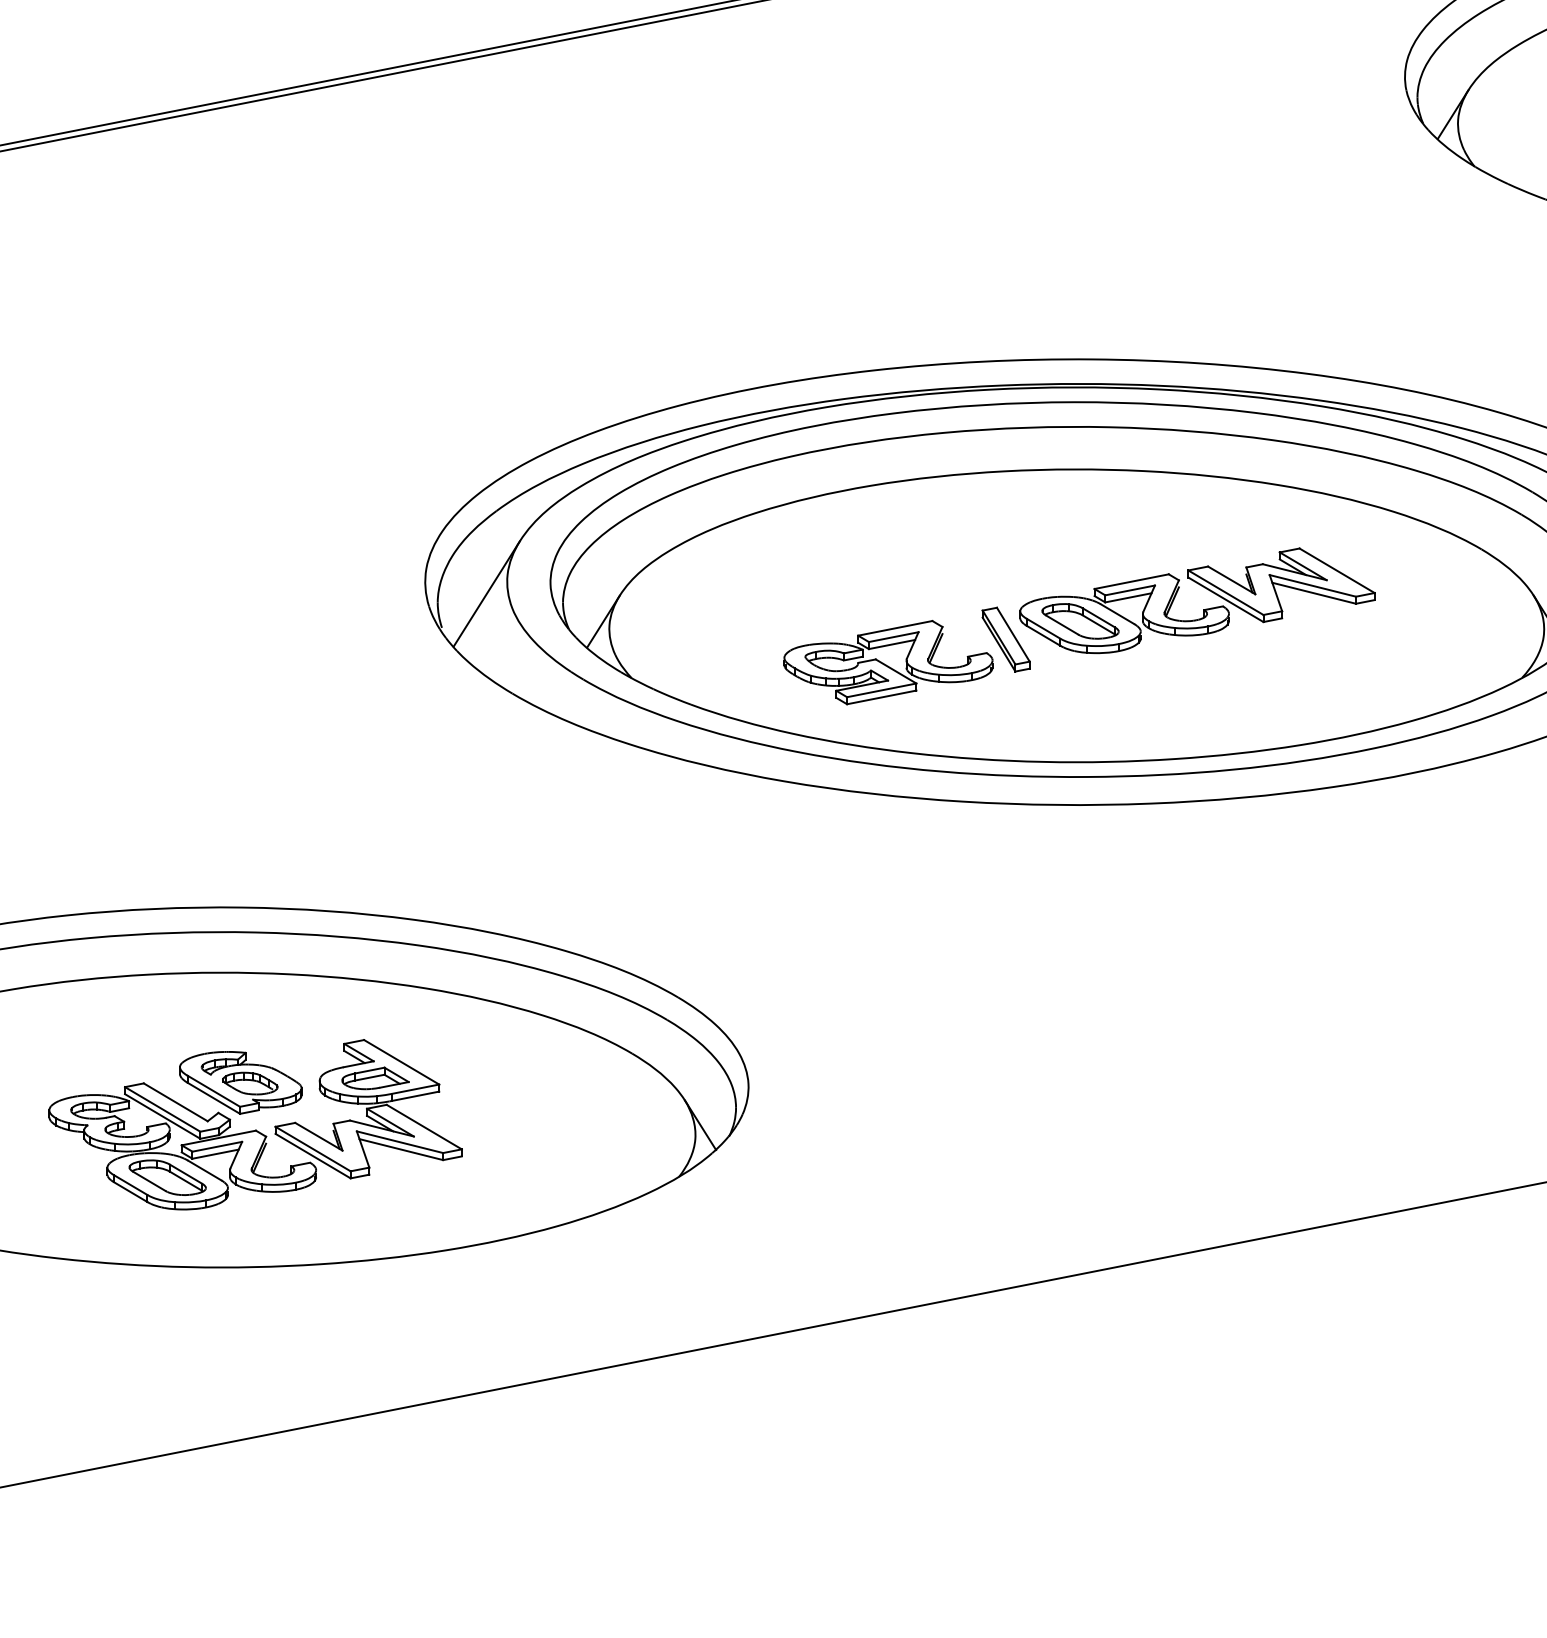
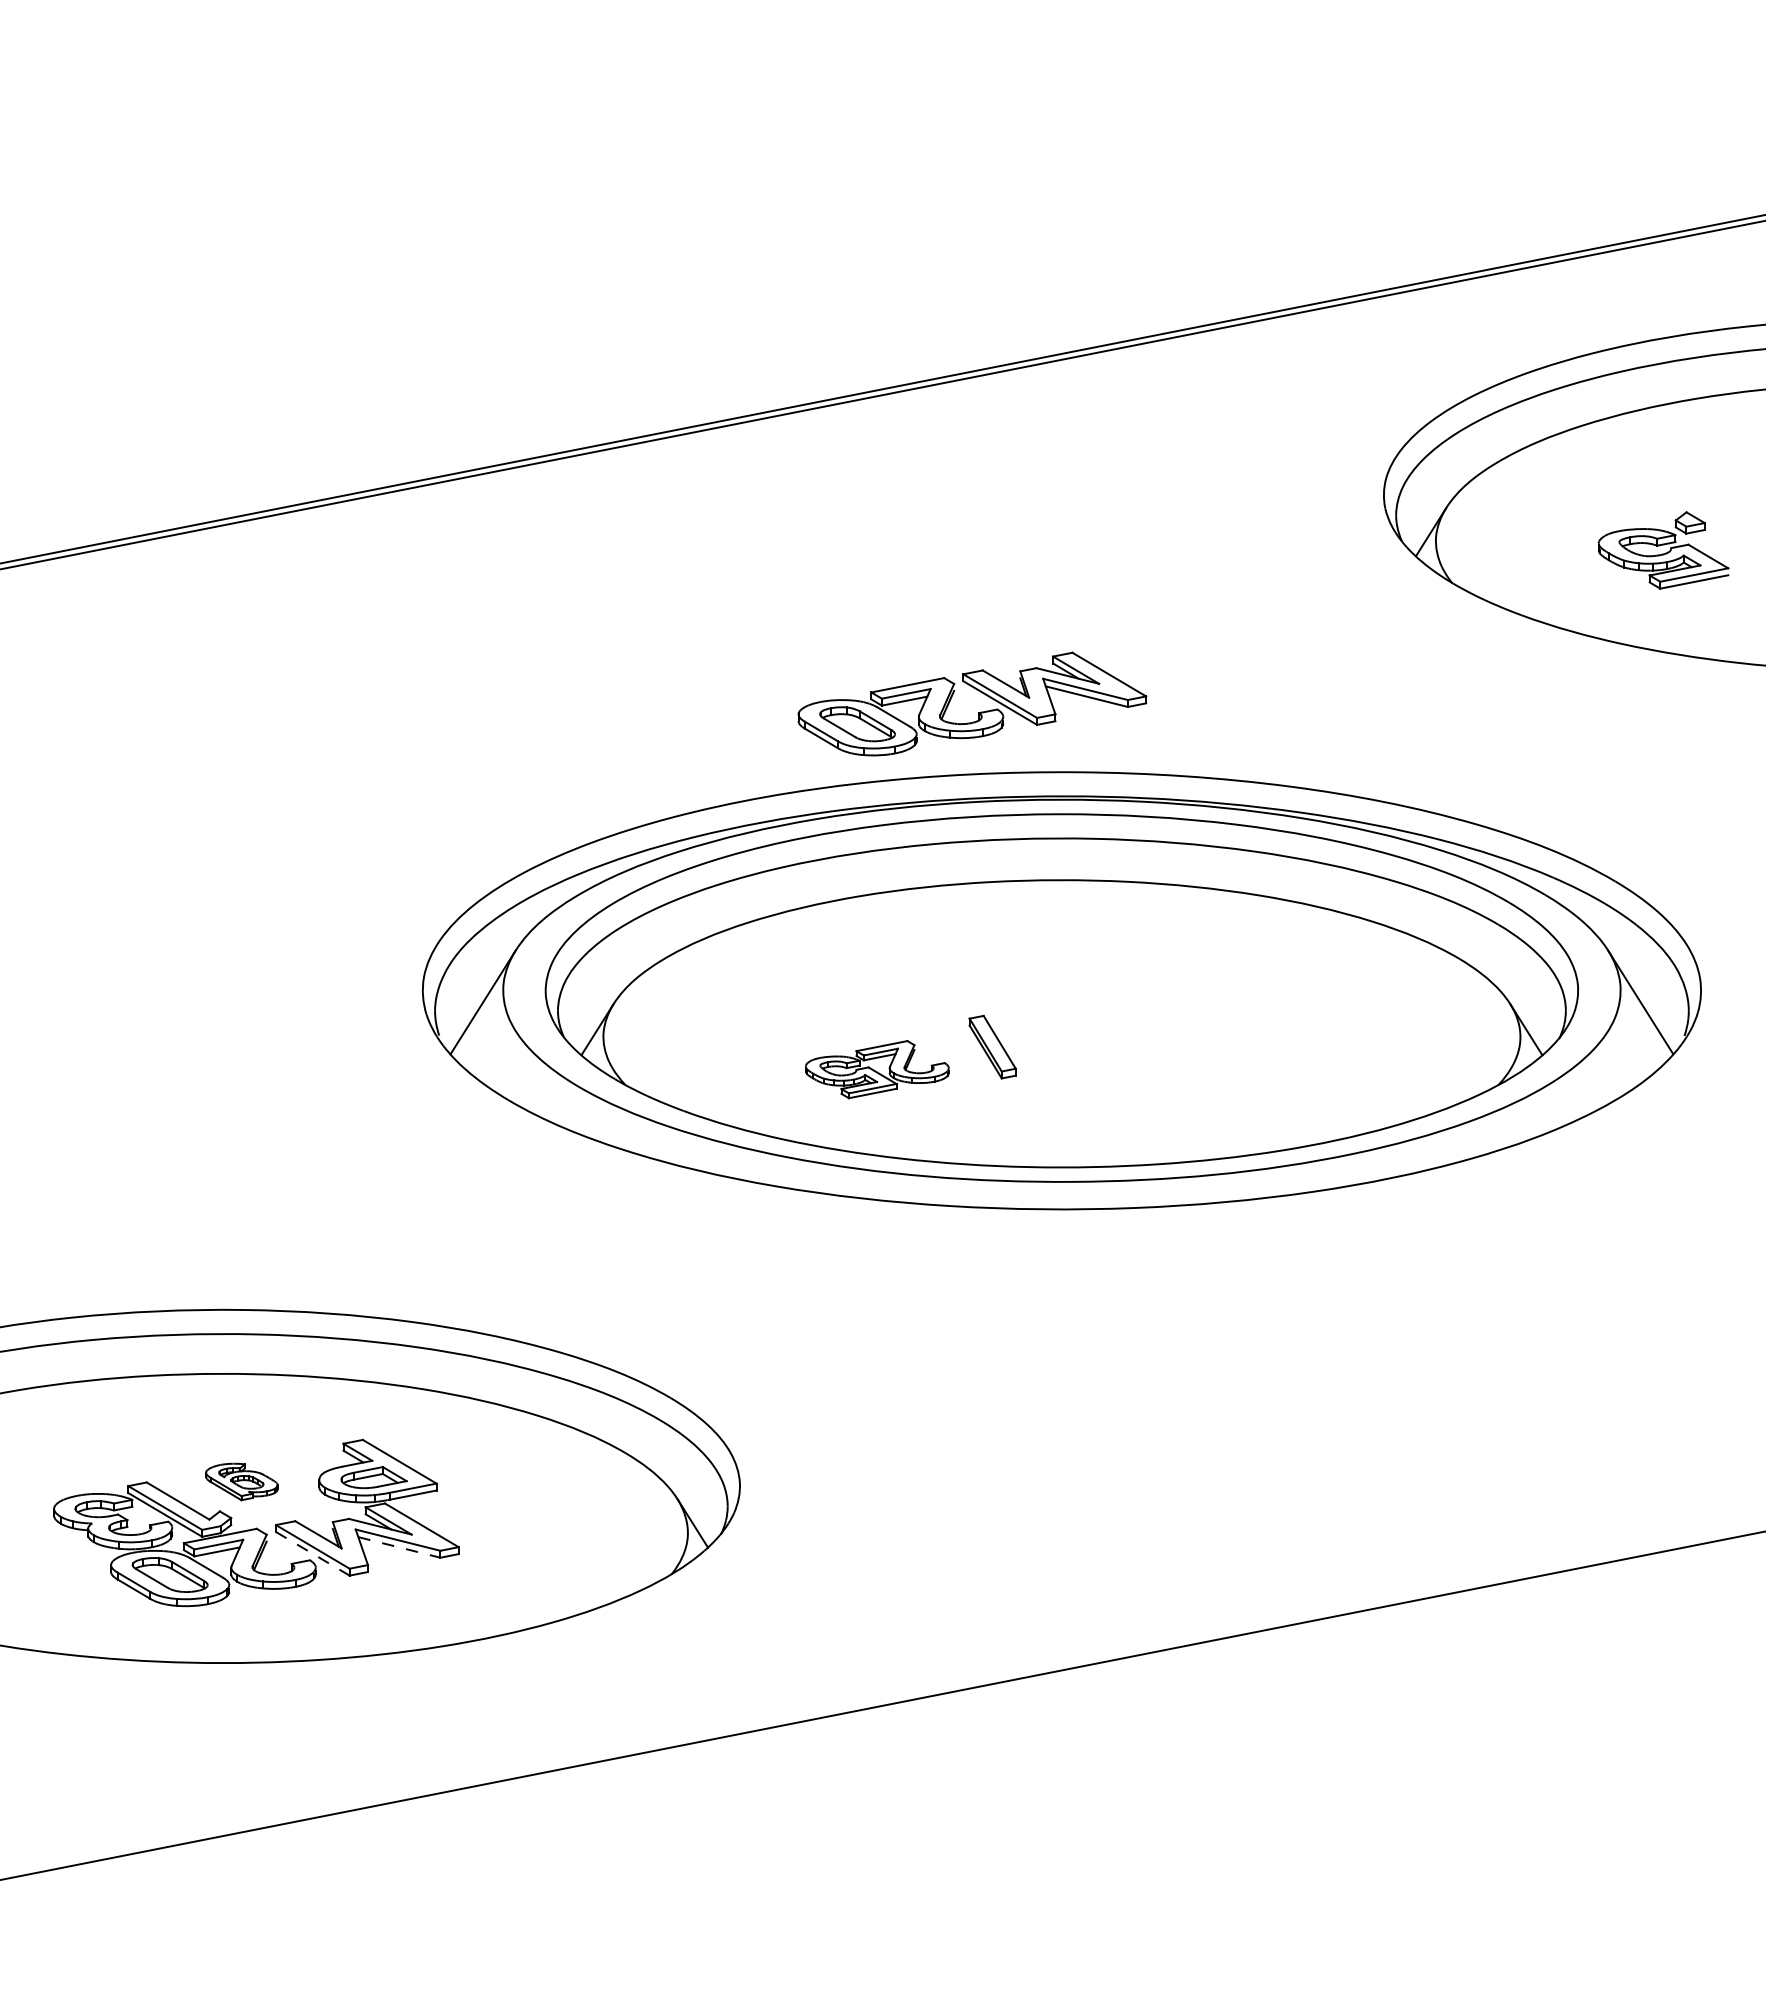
part: (1203, 609) -> (978, 712), moved
part: (888, 662) -> (877, 1069), size x0.7
part: (240, 1082) -> (241, 1481), size x0.6
line: (401, 1149) -> (399, 1547), solid -> dashed
line: (312, 1155) -> (312, 1553), solid -> dashed

